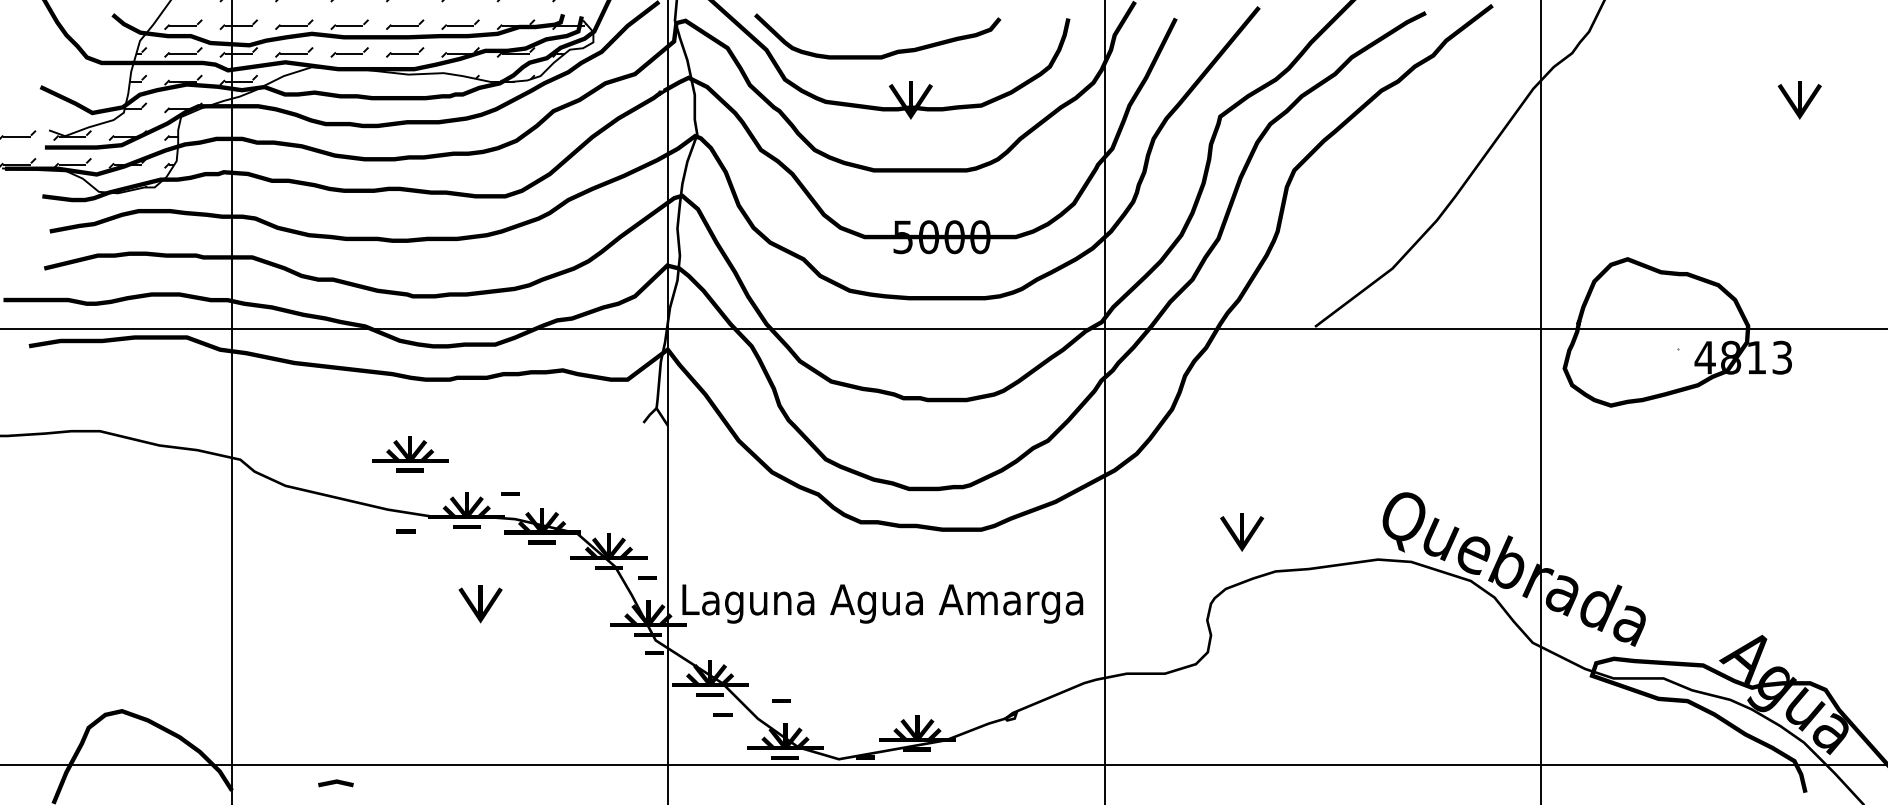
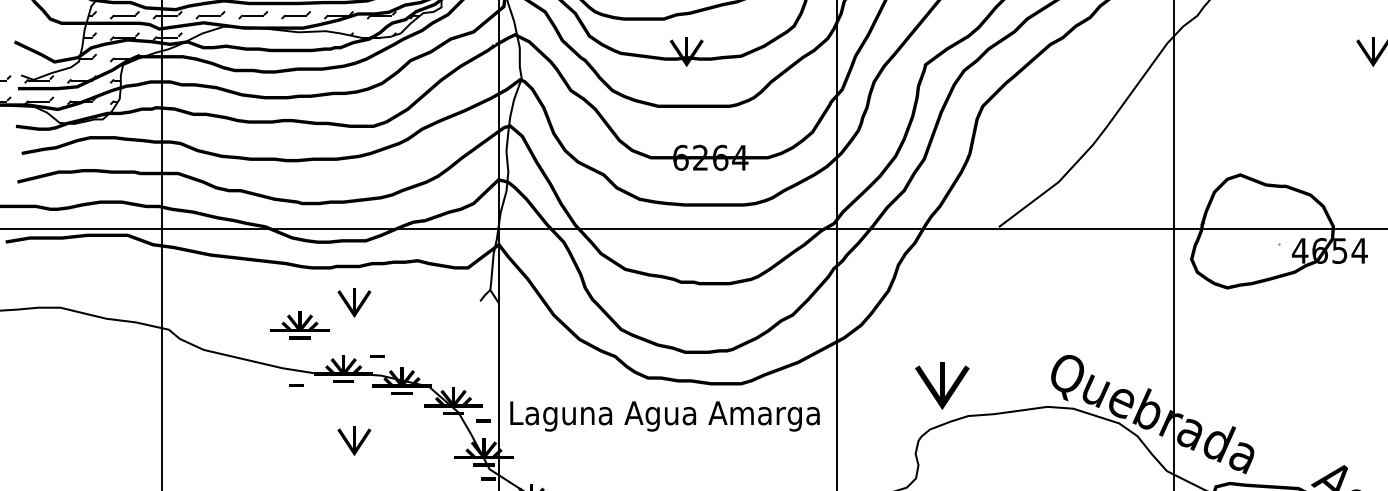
text: (941, 237) -> (710, 158), 5000 -> 6264
text: (1756, 357) -> (1339, 250), 4813 -> 4654
part: (480, 425) -> (354, 303), added
part: (1242, 532) -> (942, 385), size x1.6
text: (882, 603) -> (664, 416), moved

